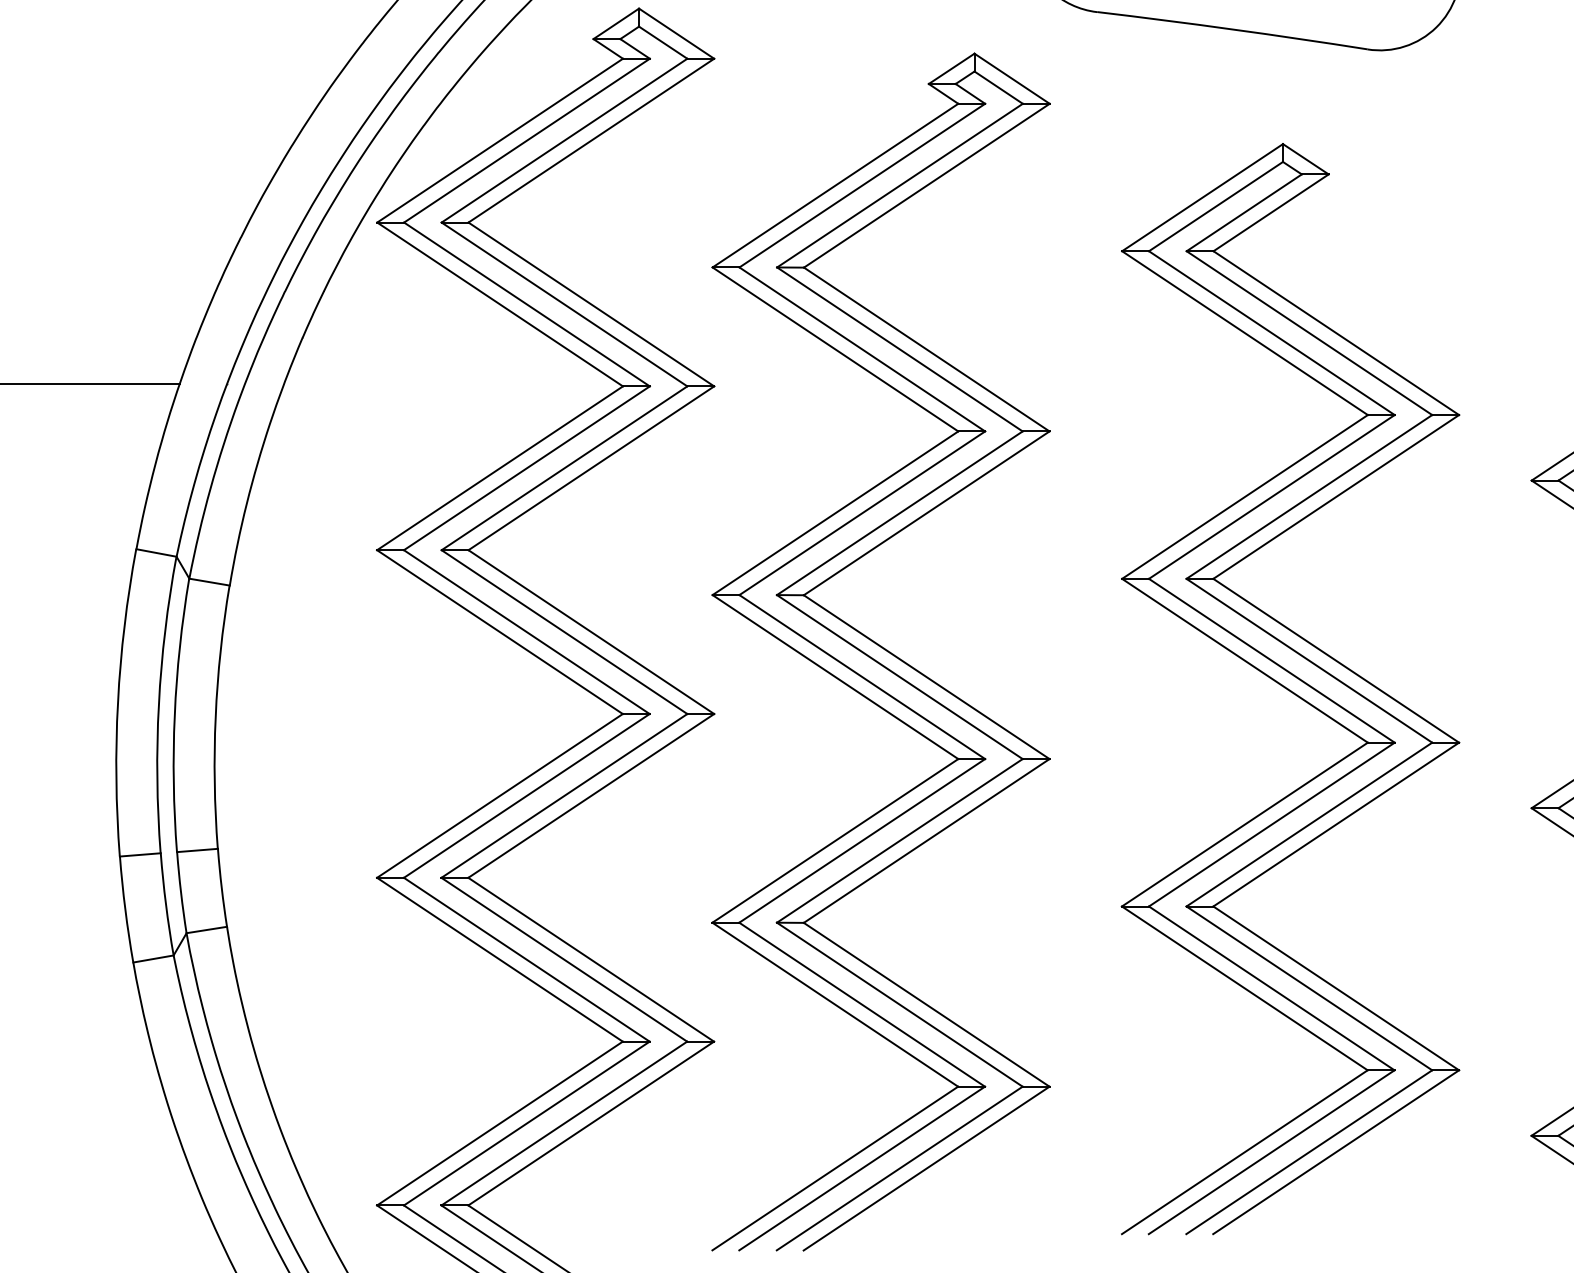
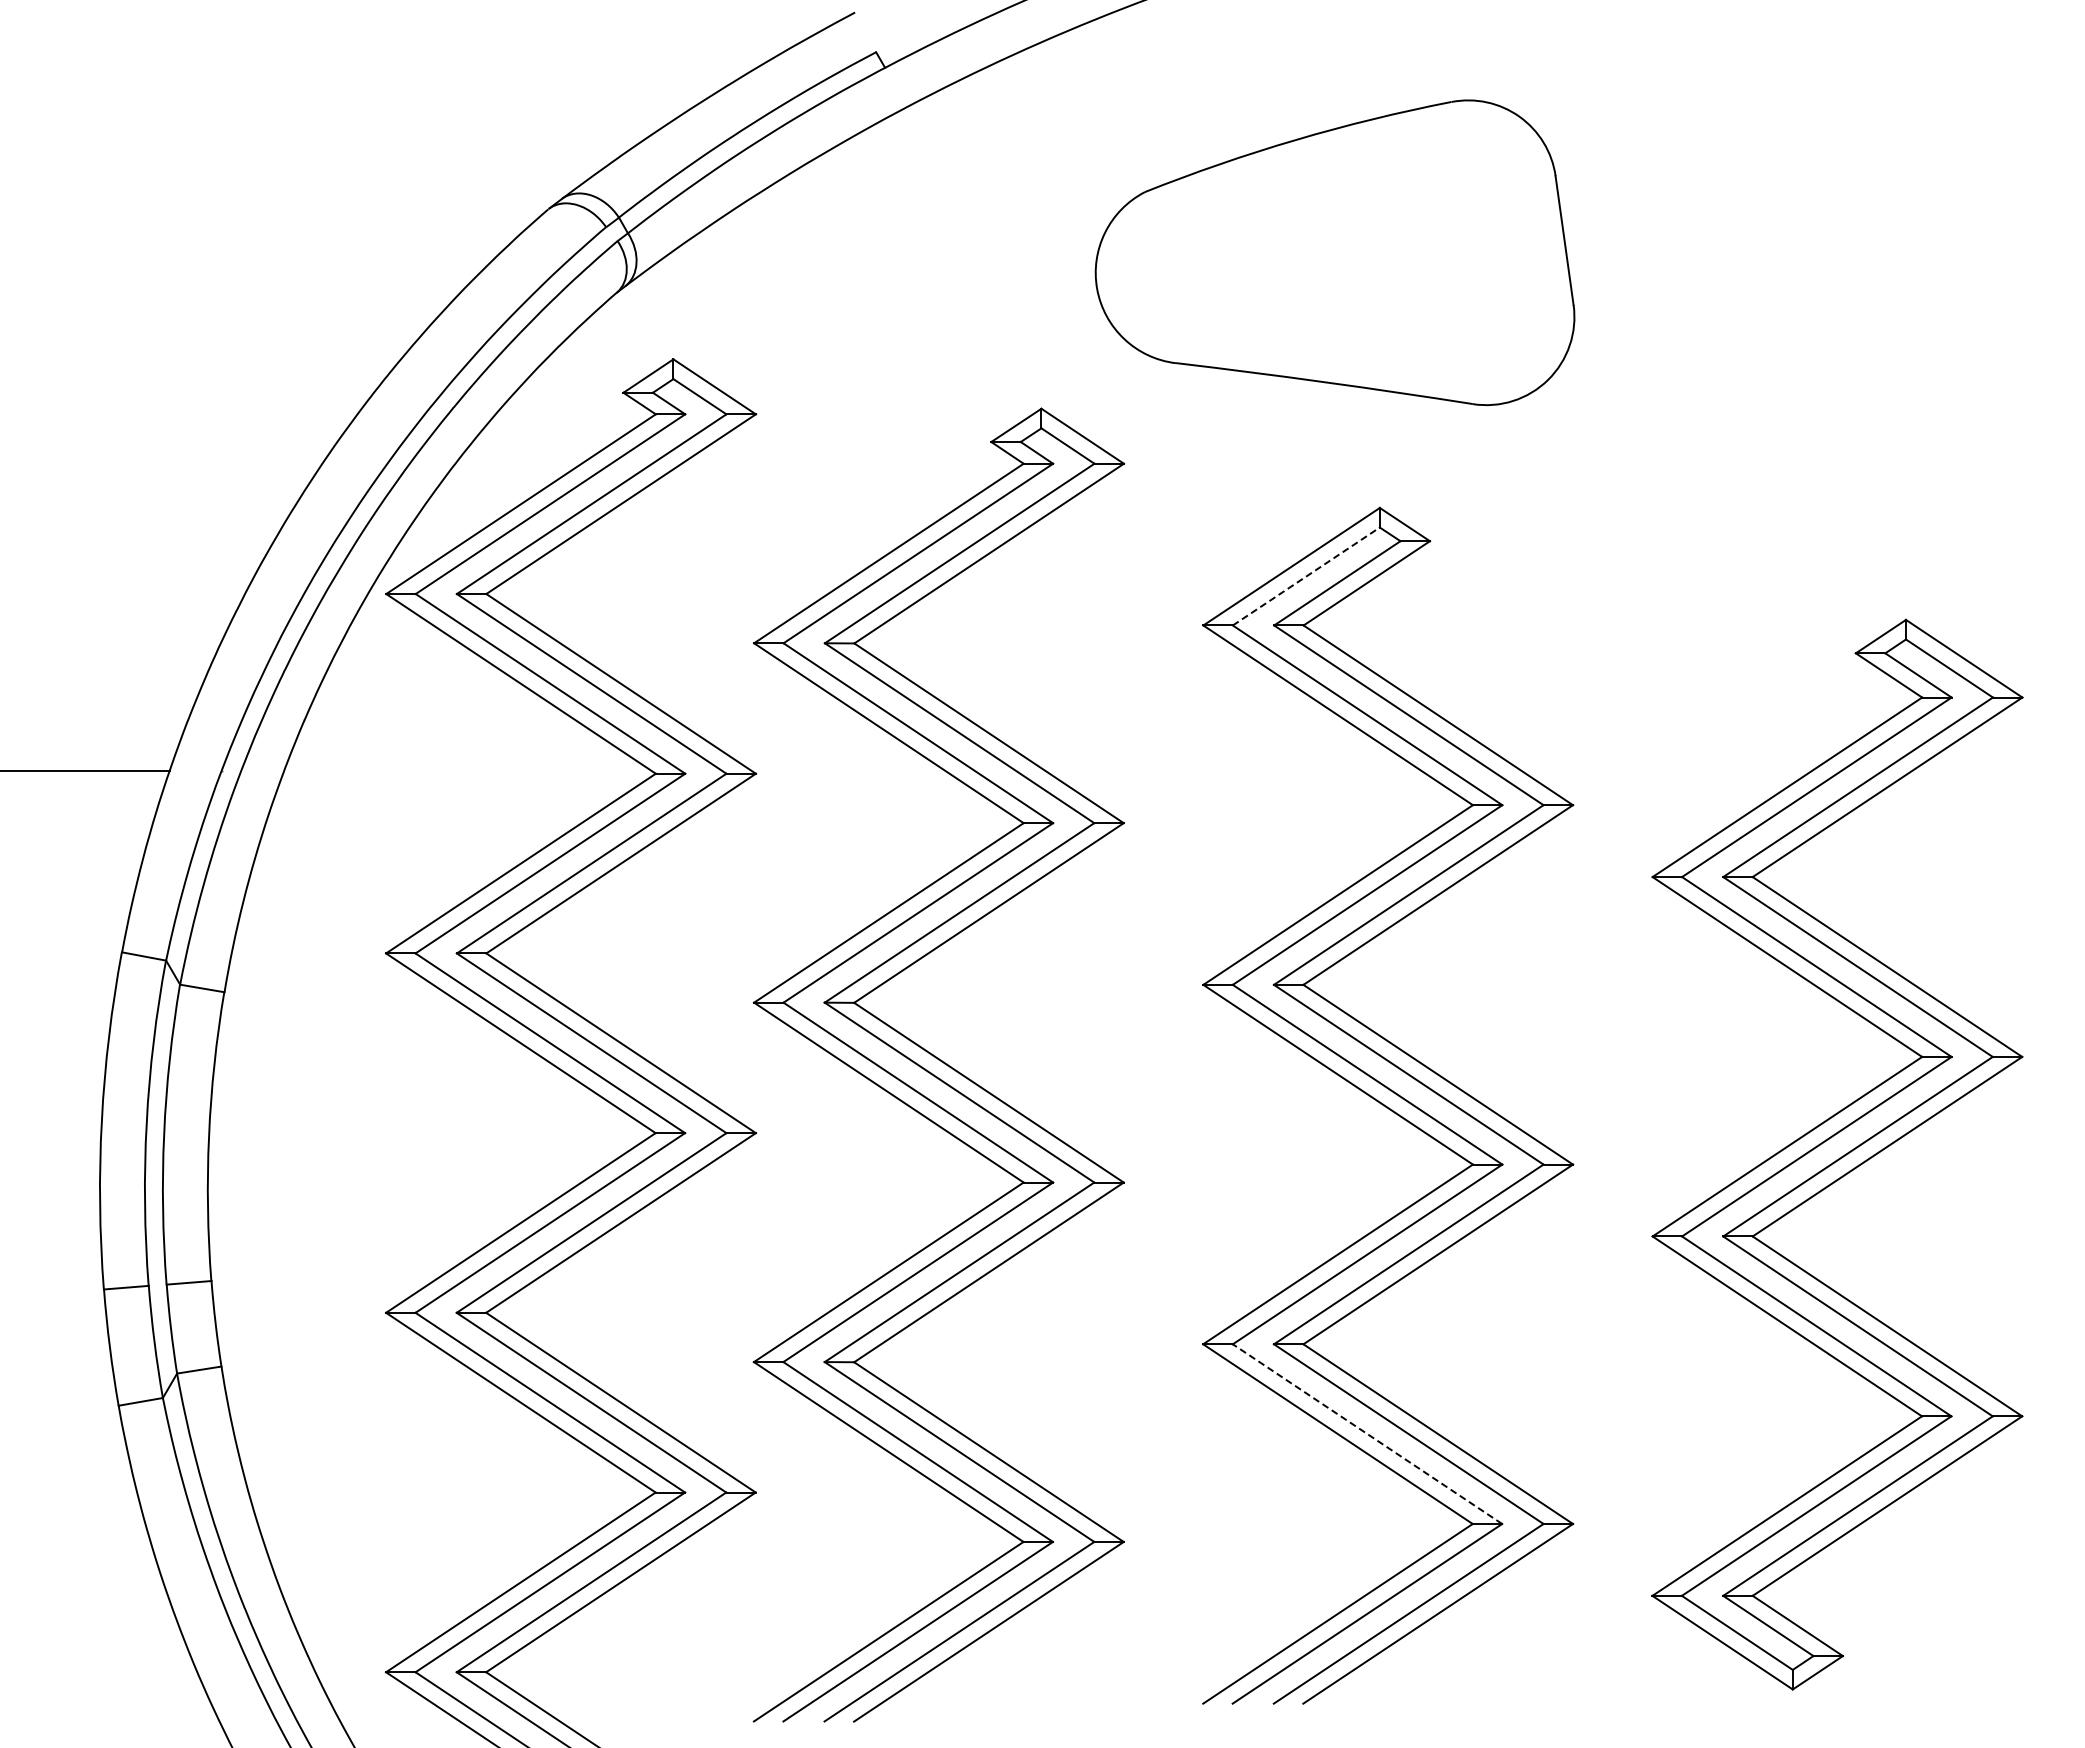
line: (1216, 206) -> (1306, 576), solid -> dashed
line: (1271, 988) -> (1367, 1434), solid -> dashed

